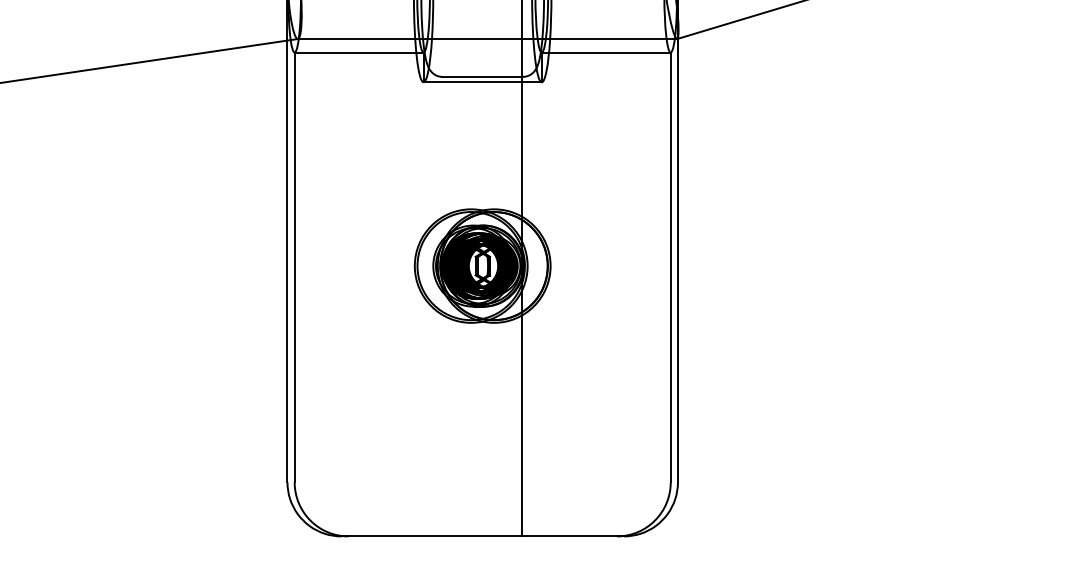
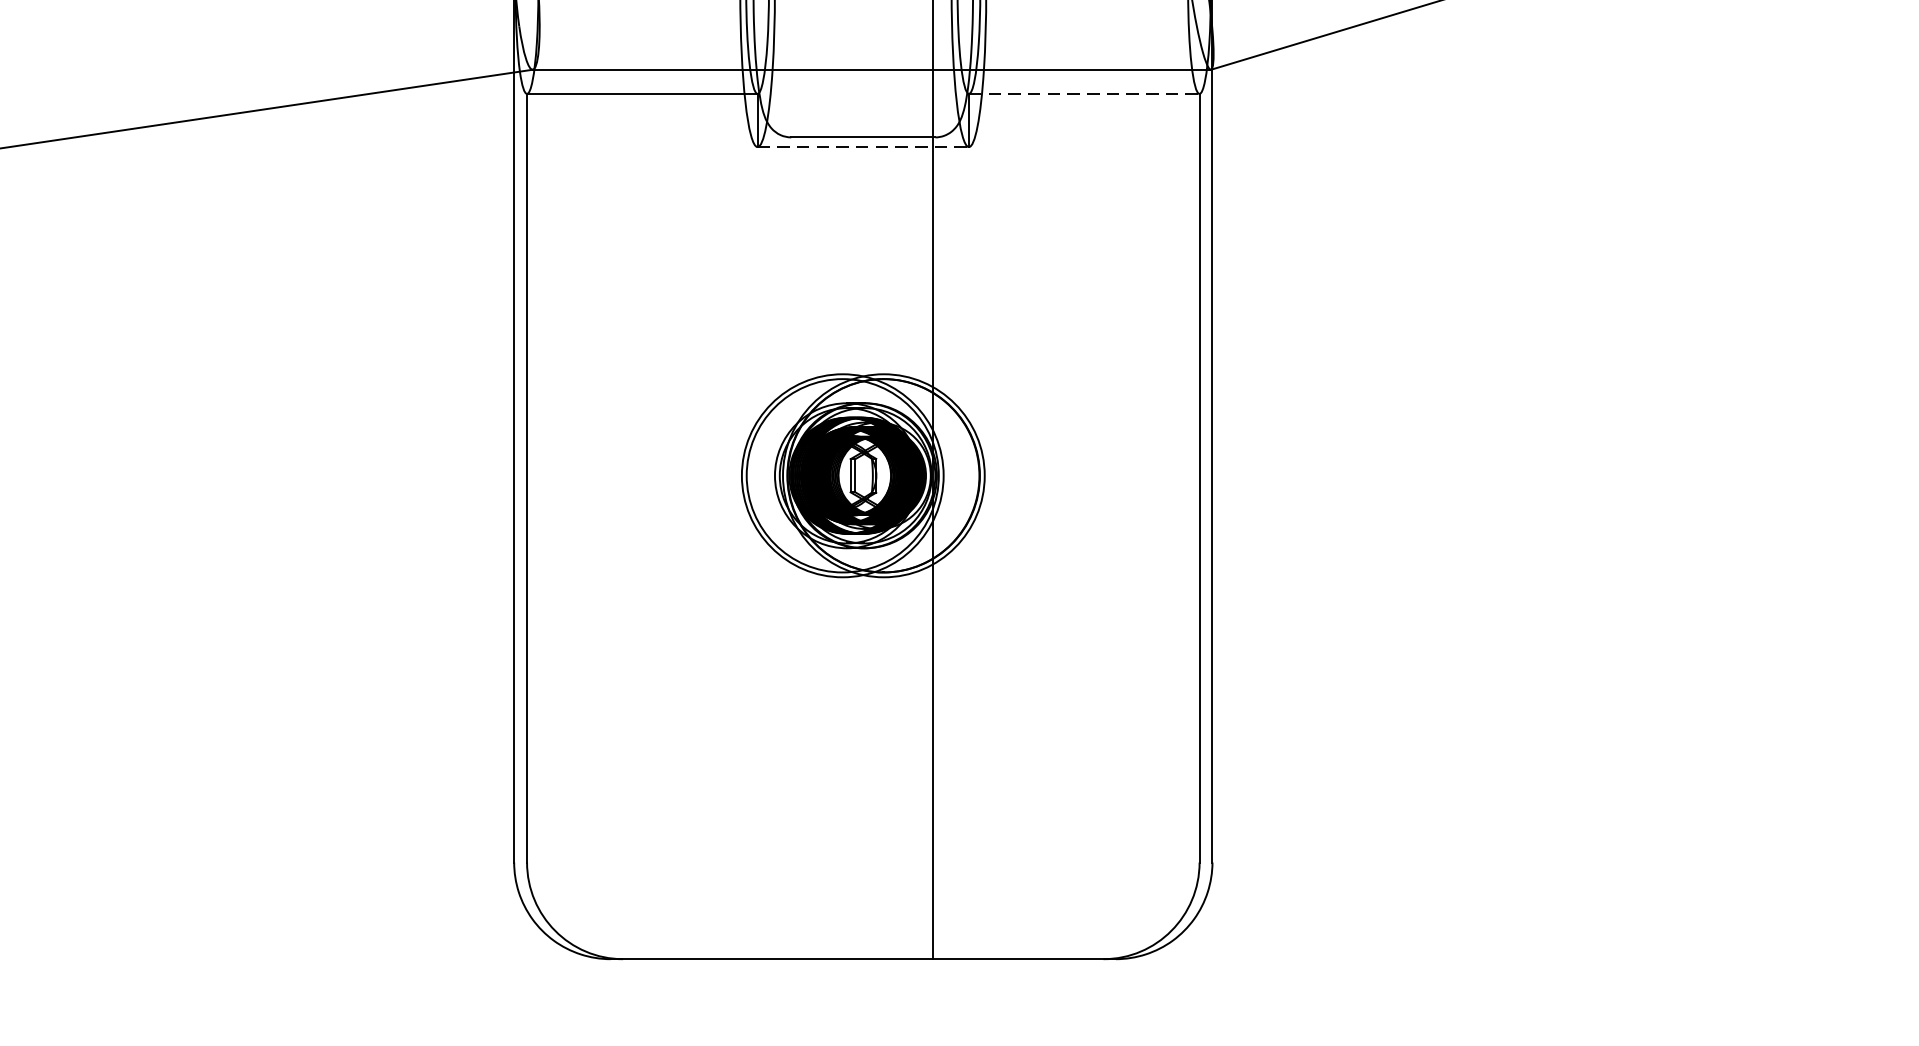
line: (606, 52) -> (1084, 93), solid -> dashed
line: (483, 82) -> (864, 147), solid -> dashed

